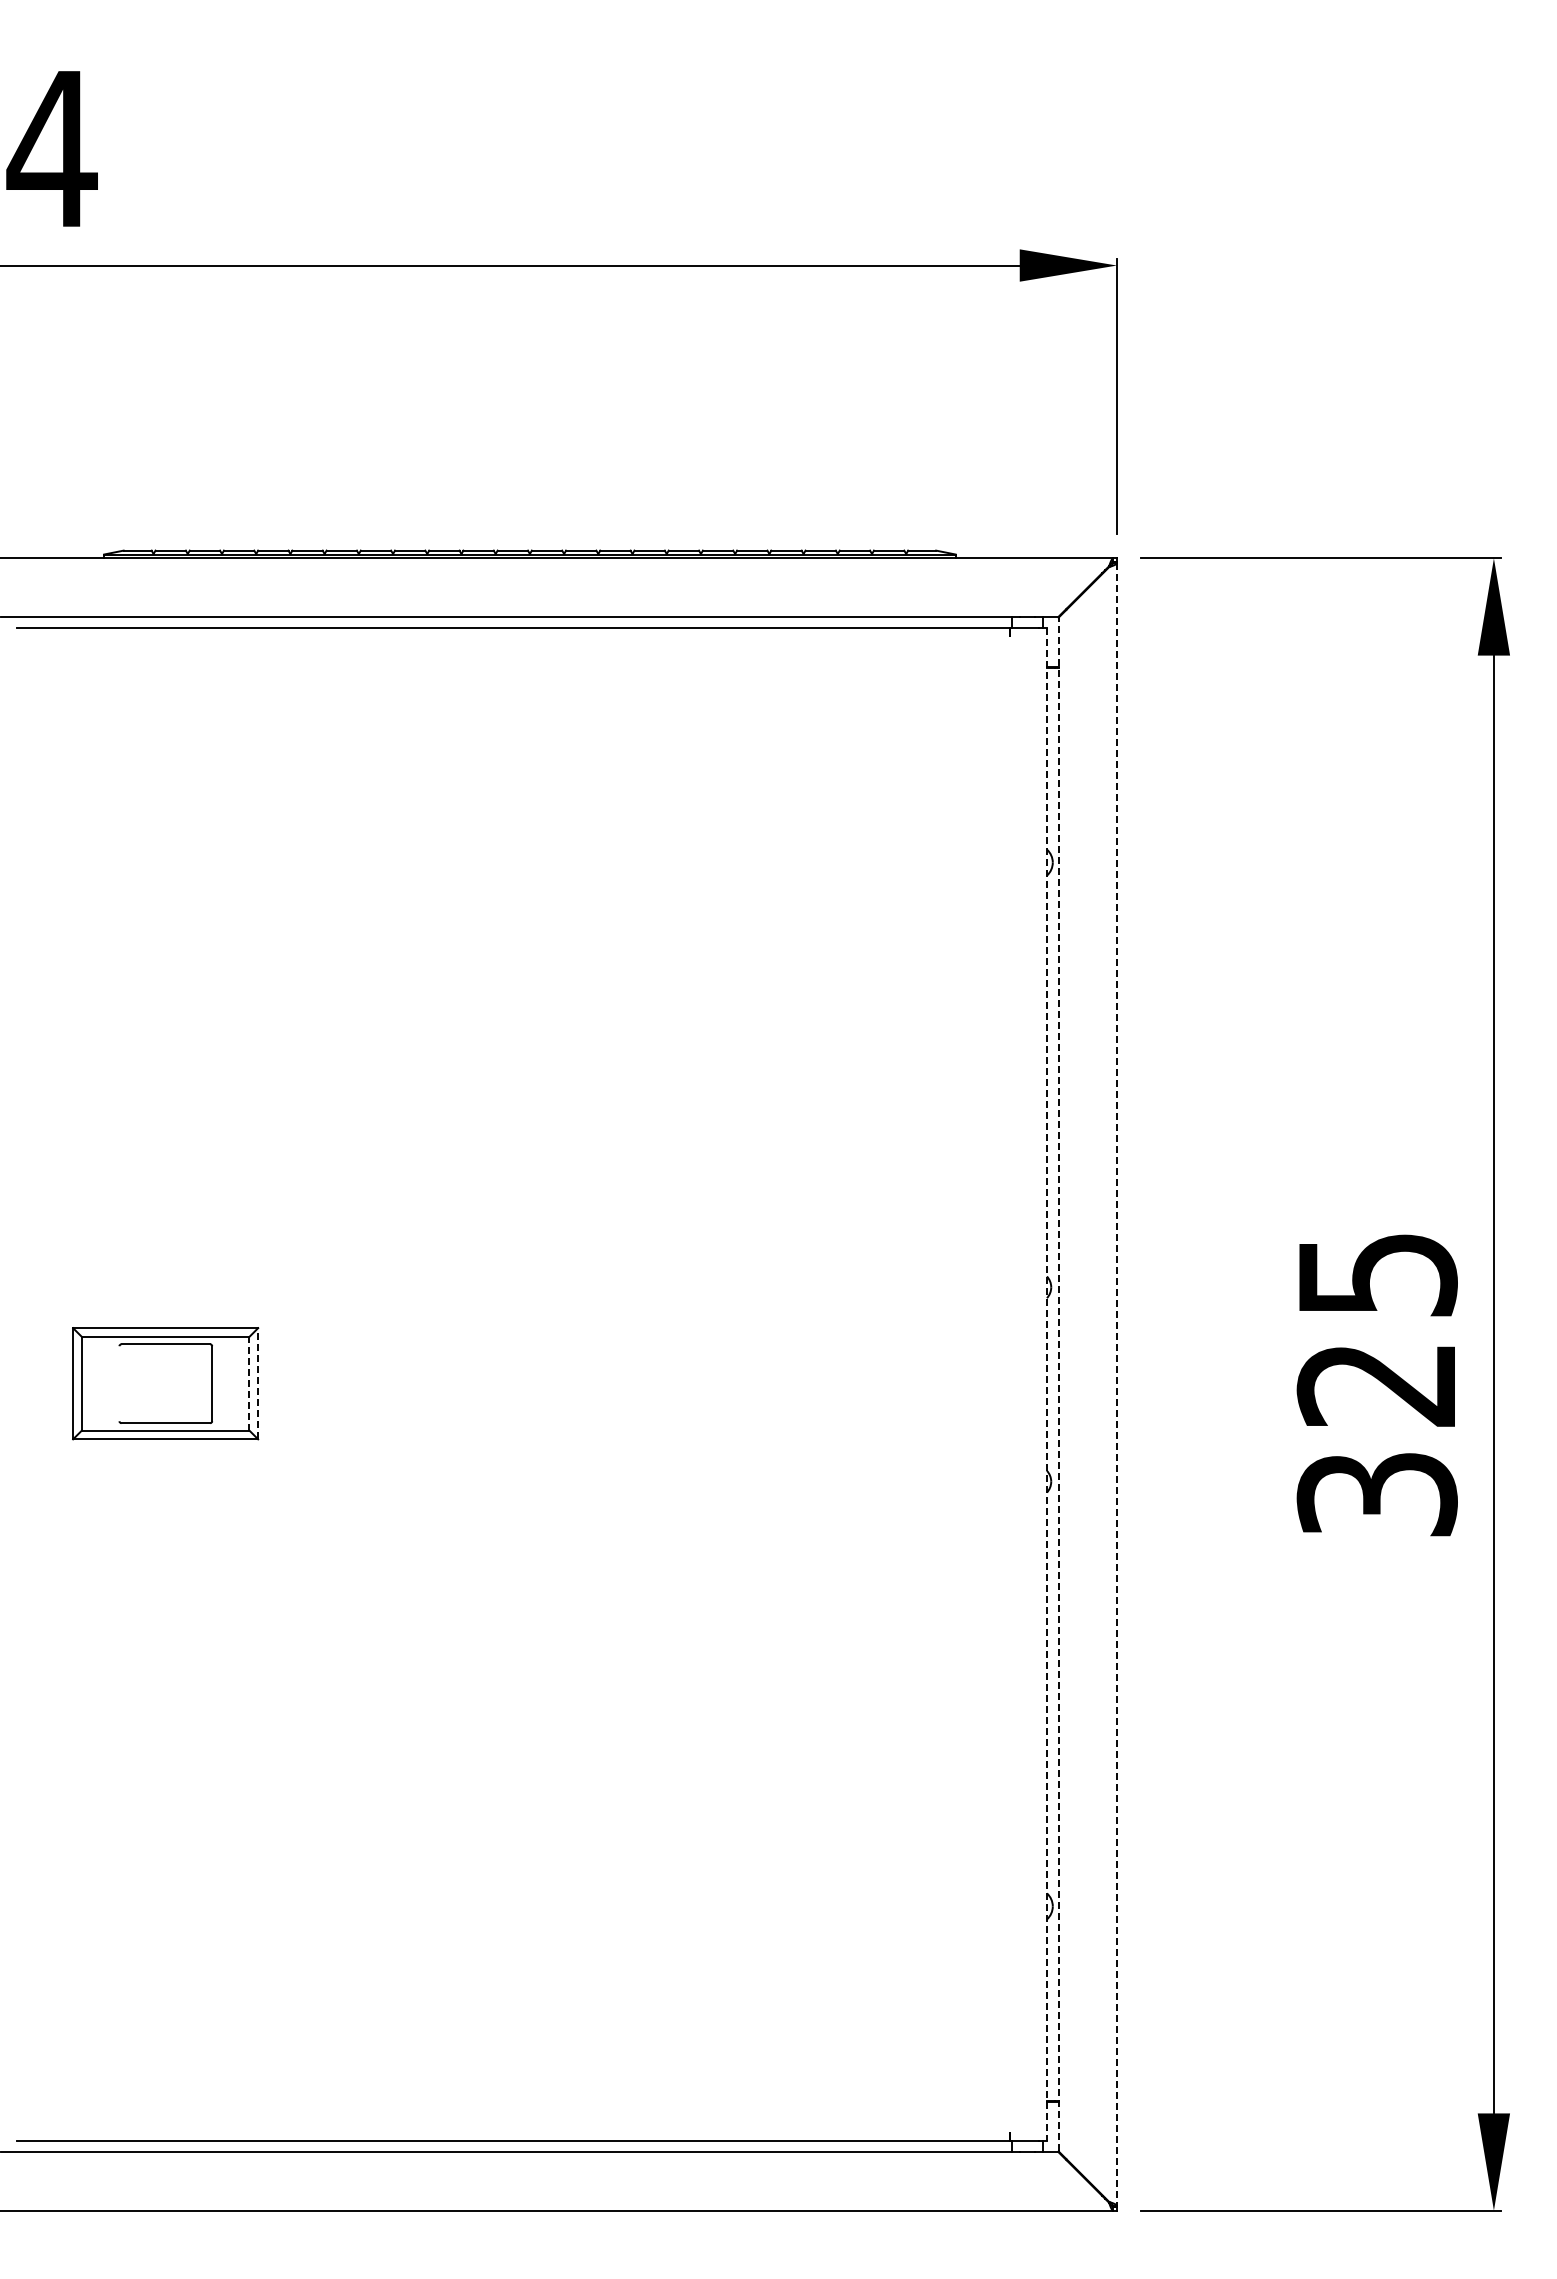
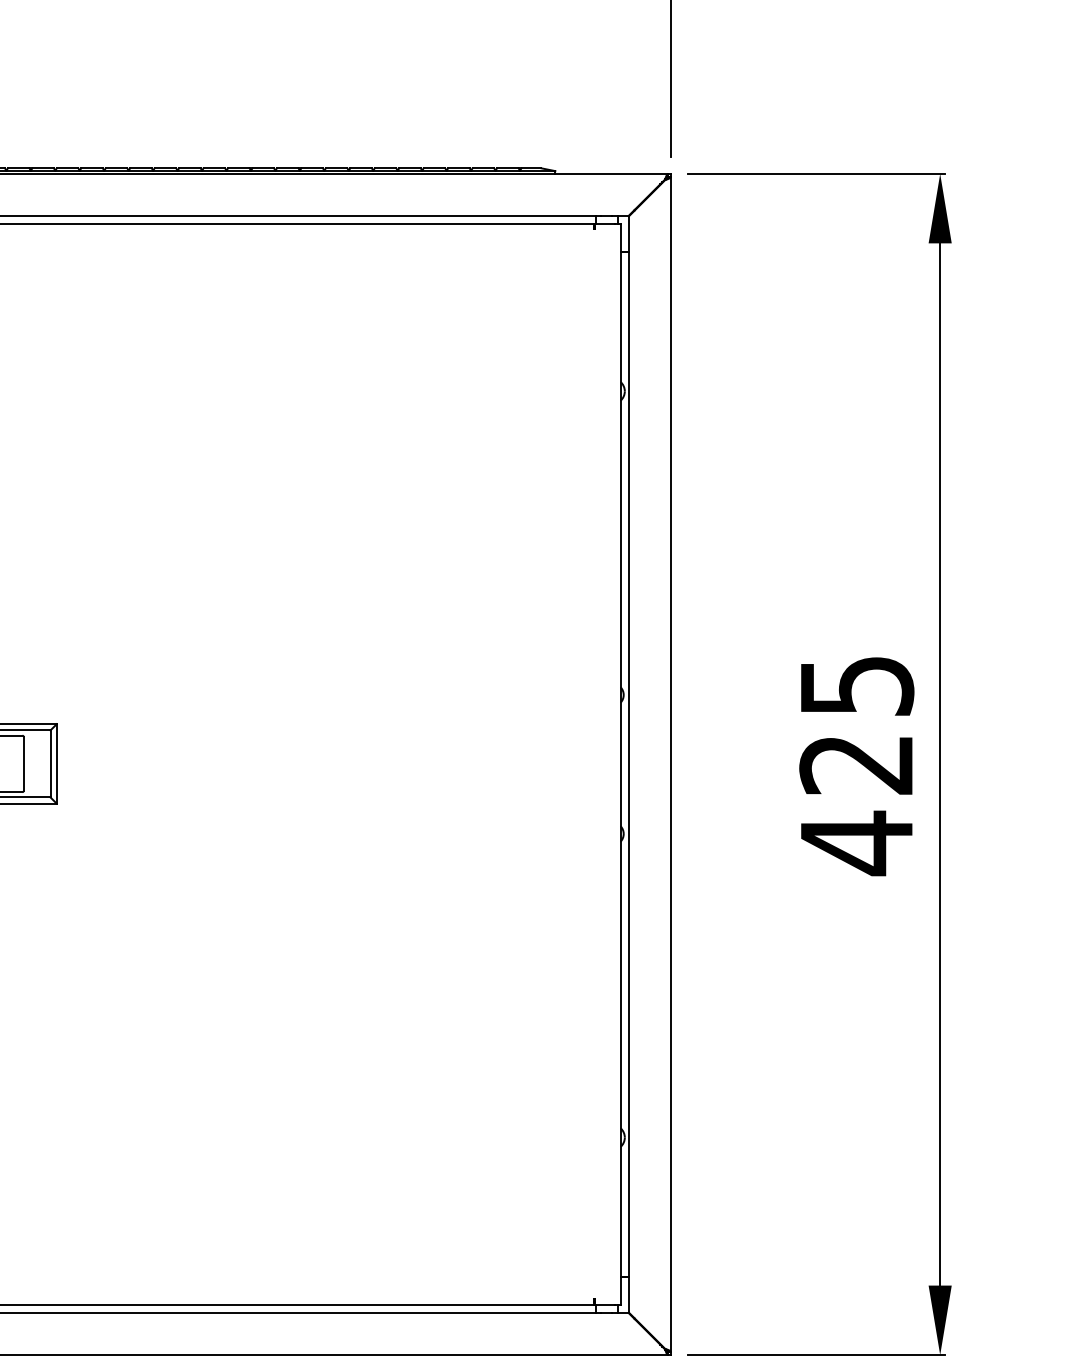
line: (249, 1383) -> (50, 763), dashed -> solid
line: (258, 1383) -> (56, 763), dashed -> solid
line: (1058, 1384) -> (628, 764), dashed -> solid
line: (1116, 1384) -> (670, 764), dashed -> solid
line: (1046, 1385) -> (620, 765), dashed -> solid
text: (1376, 1494) -> (856, 843), 325 -> 425

